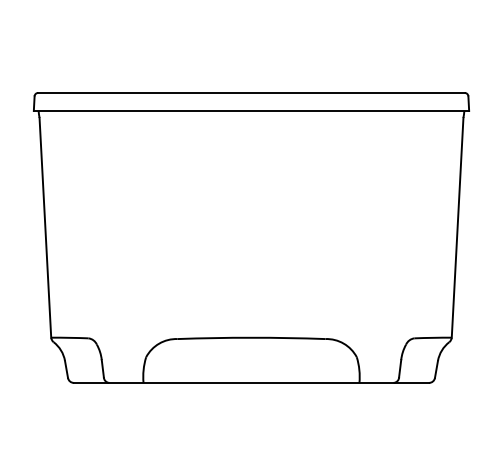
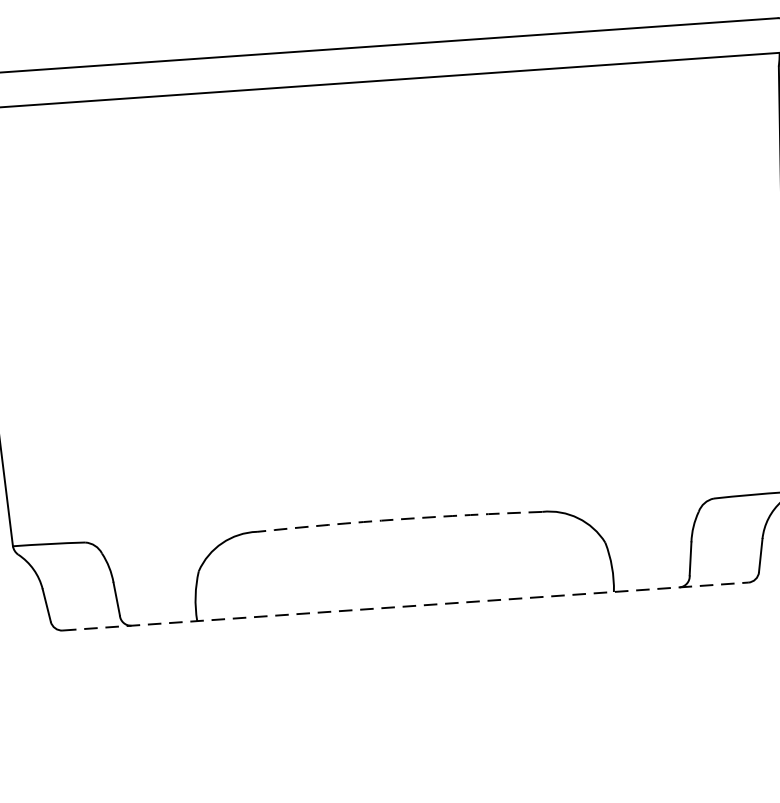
arc: (251, 337) -> (399, 518), solid -> dashed
line: (251, 382) -> (405, 605), solid -> dashed

